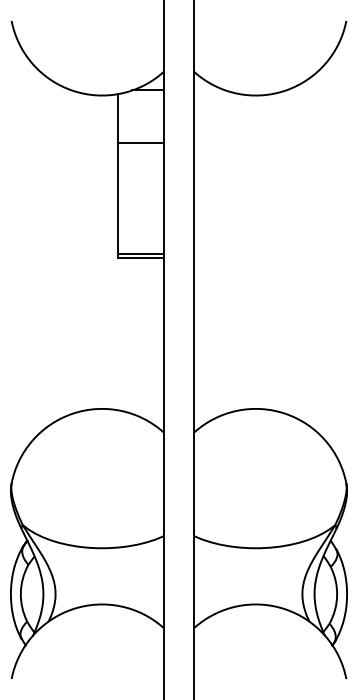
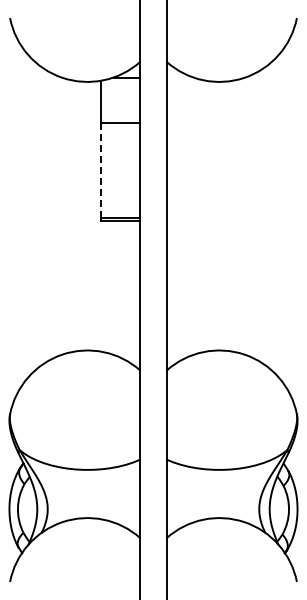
line: (117, 197) -> (100, 169), solid -> dashed

